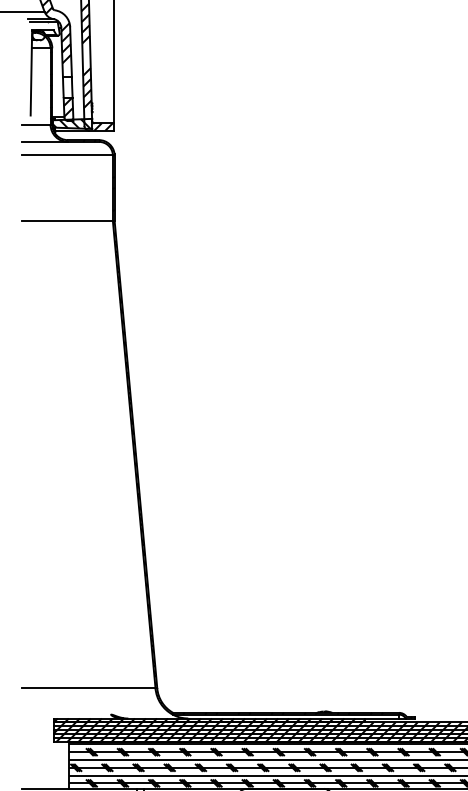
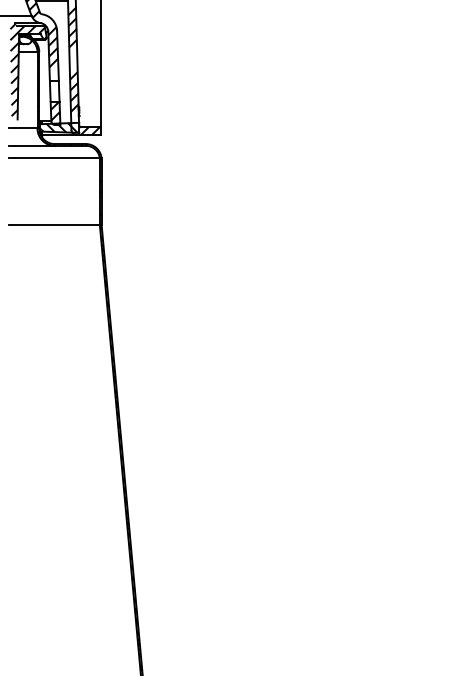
hatch: (41, 65) -> (28, 69), added

